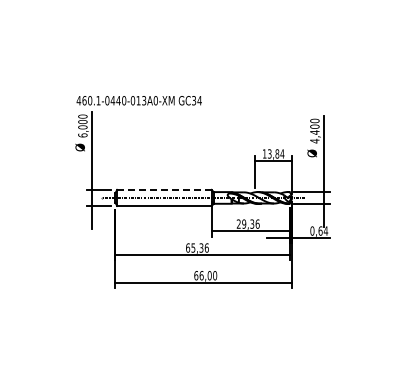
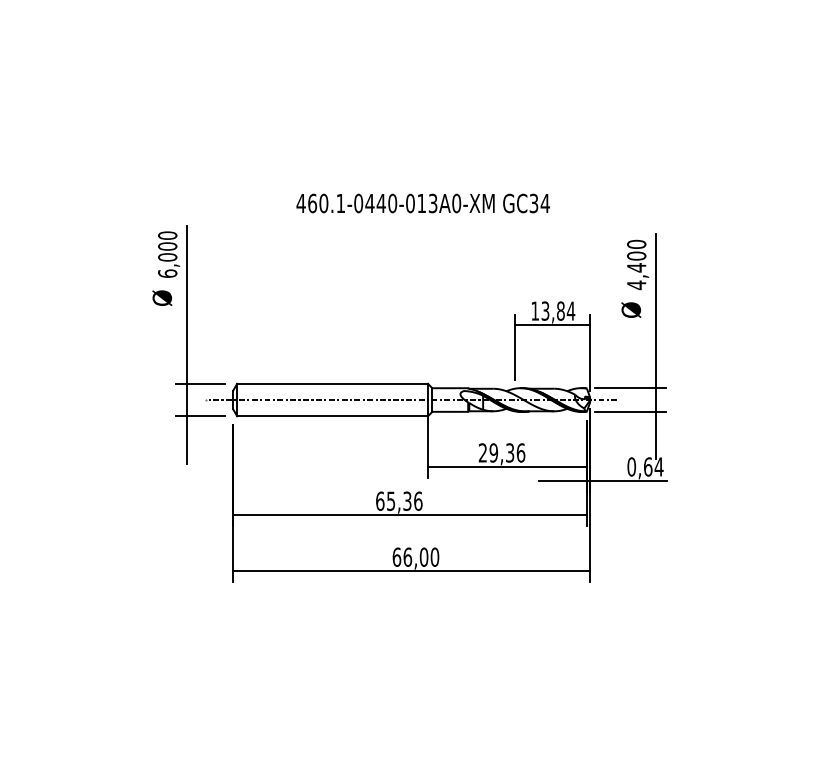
text: (138, 100) -> (421, 203), moved
line: (163, 189) -> (330, 382), dashed -> solid

